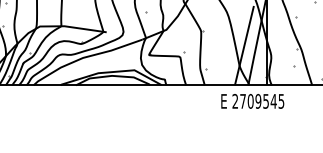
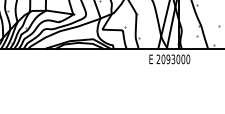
text: (261, 101) -> (175, 59), 2709545 -> 2093000

